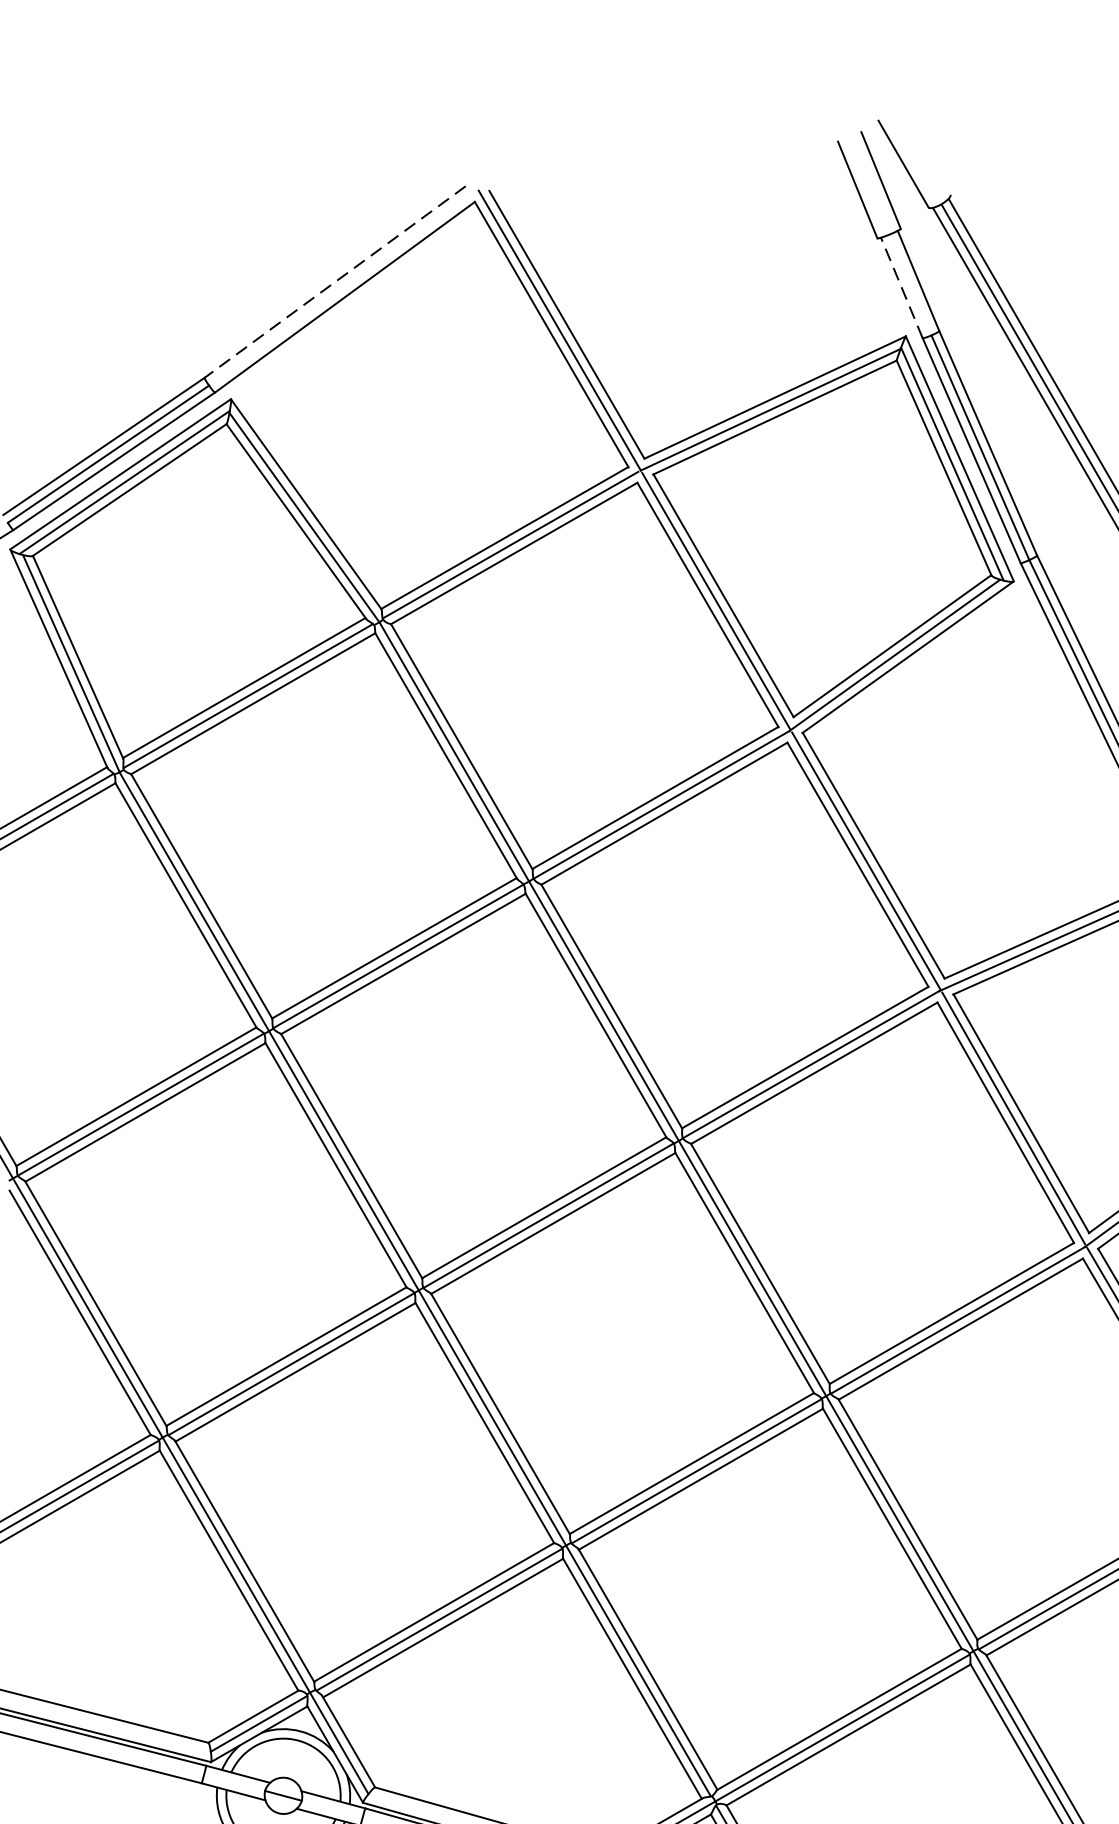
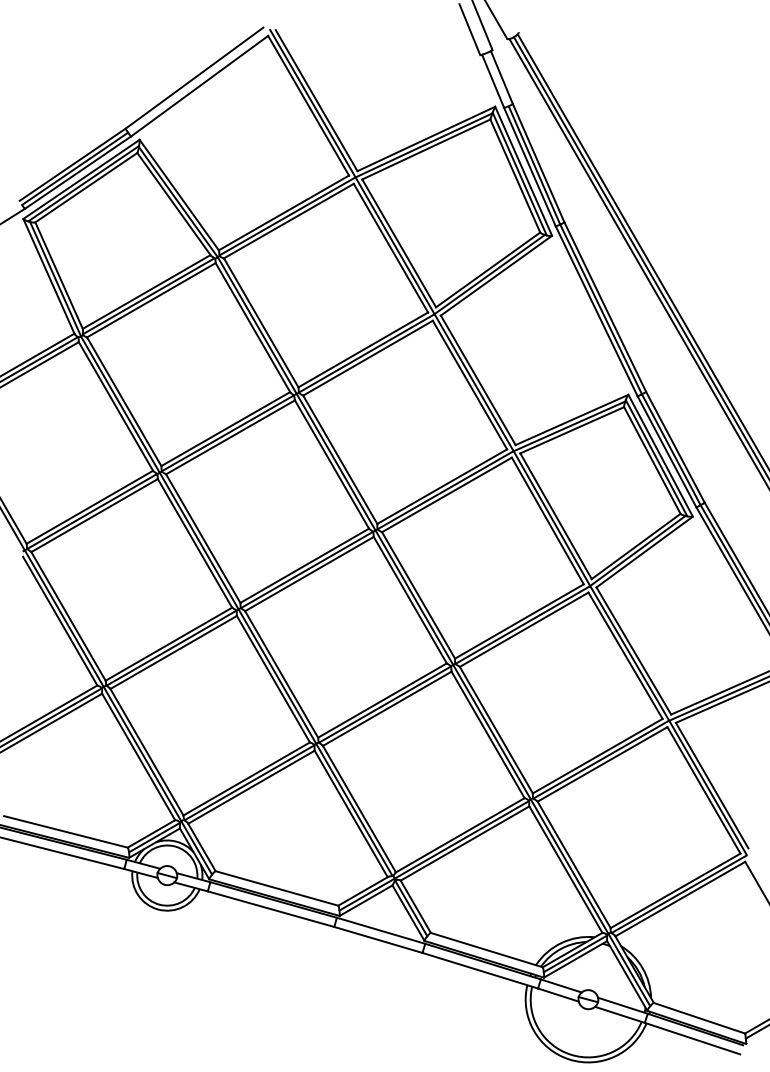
line: (335, 282) -> (194, 78), dashed -> solid
line: (902, 288) -> (493, 81), dashed -> solid

